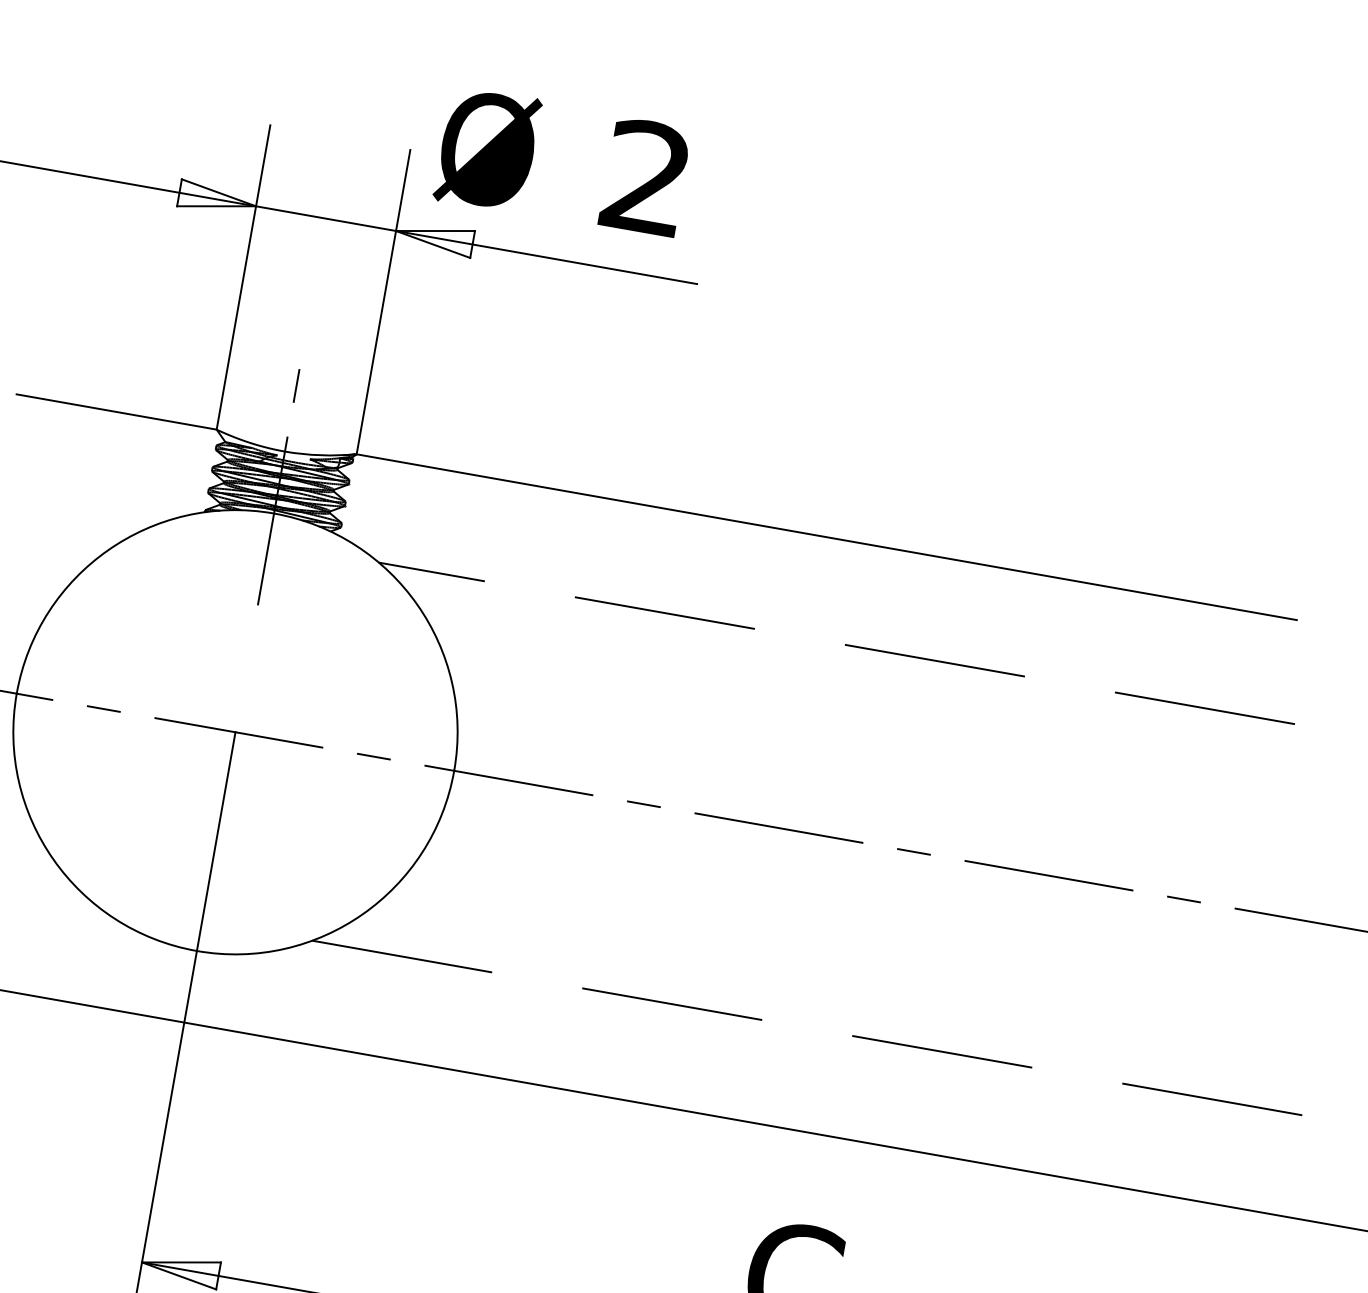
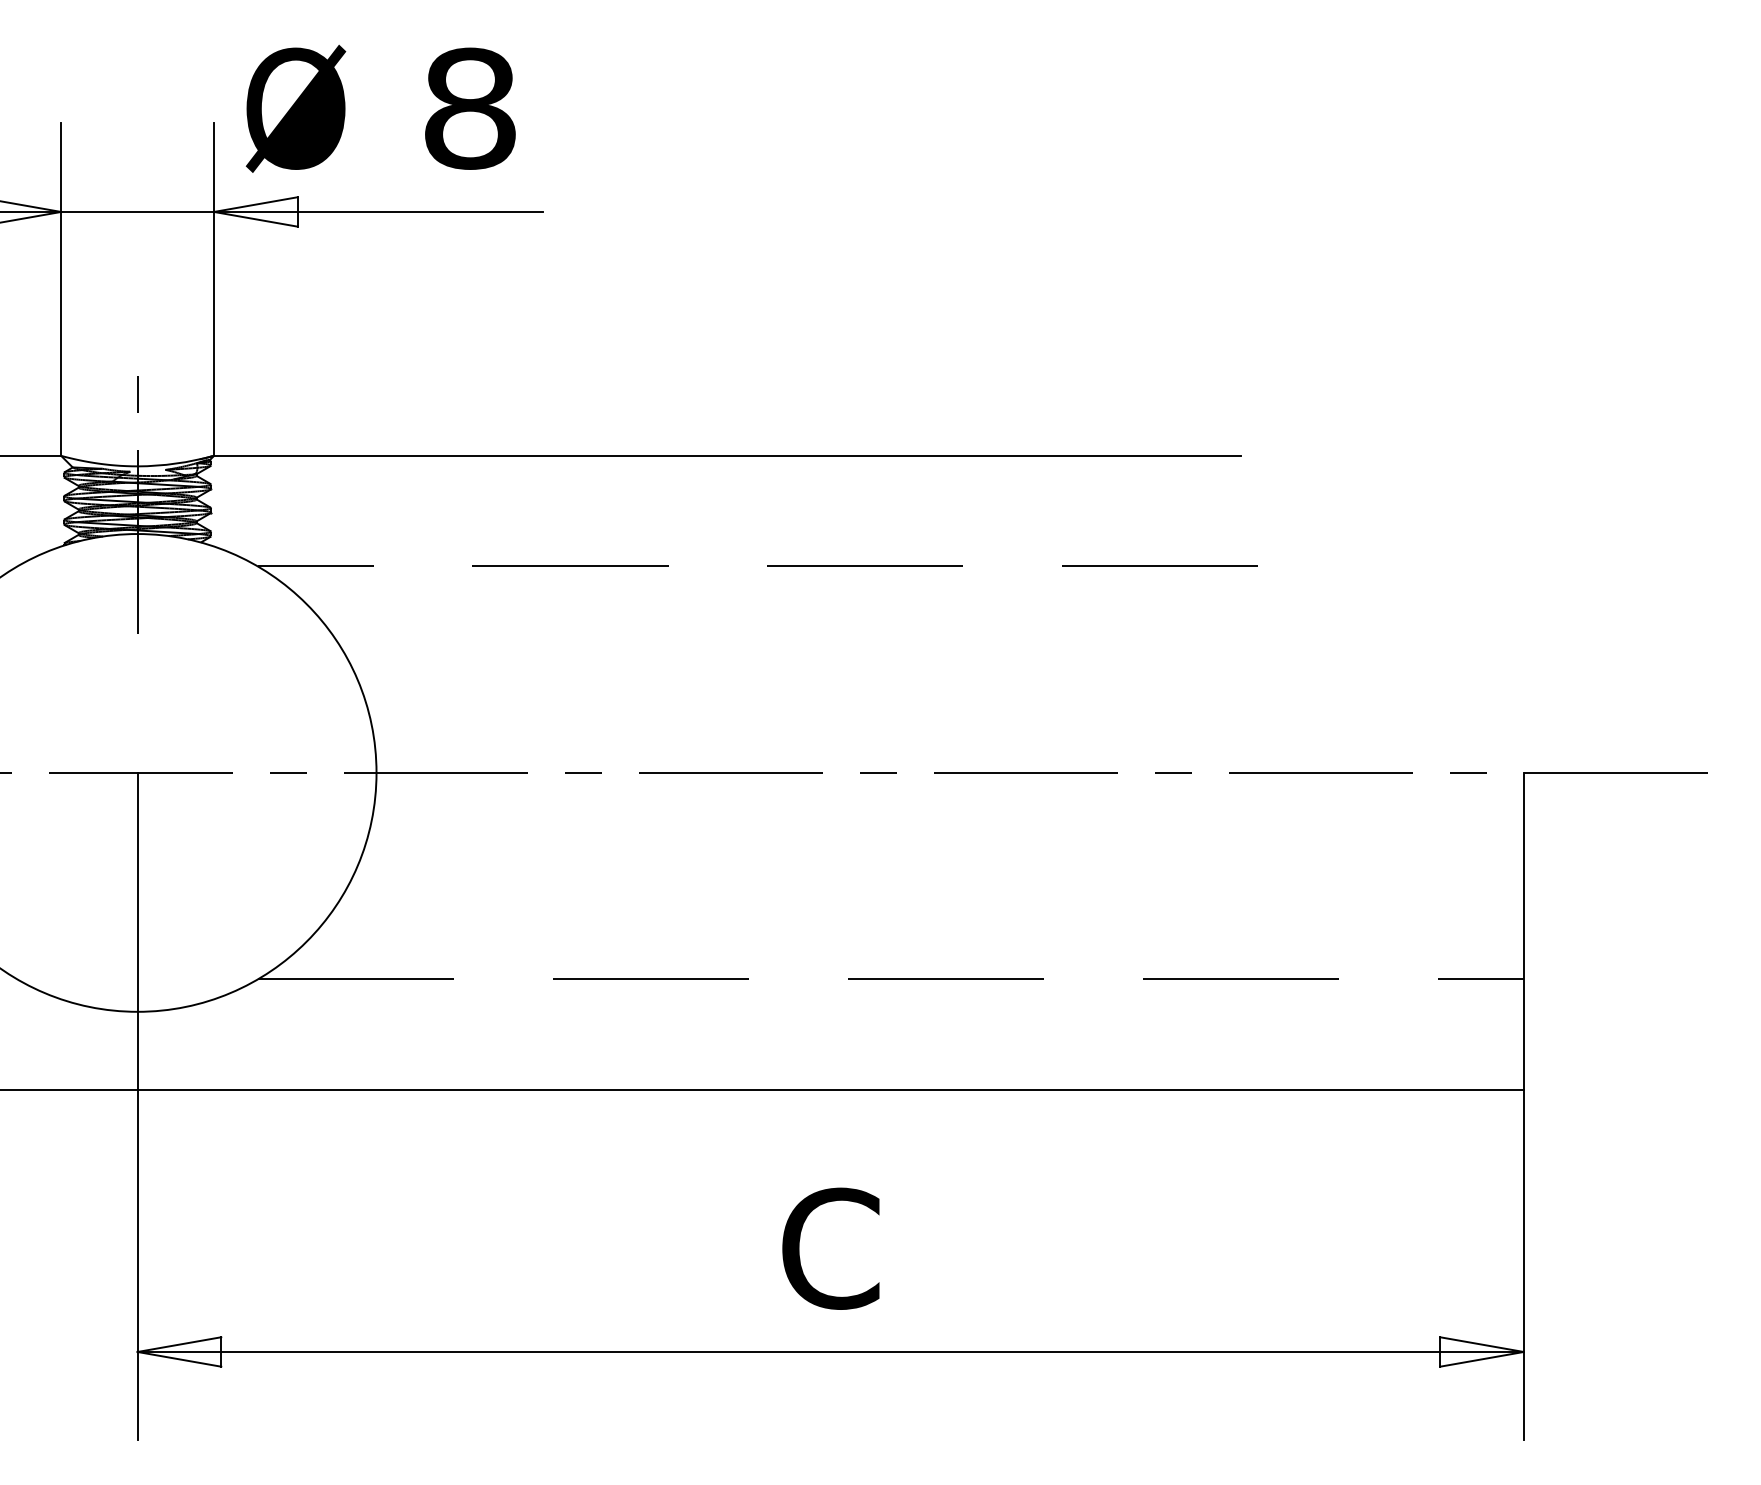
text: (647, 177) -> (470, 108), 2 -> 8

